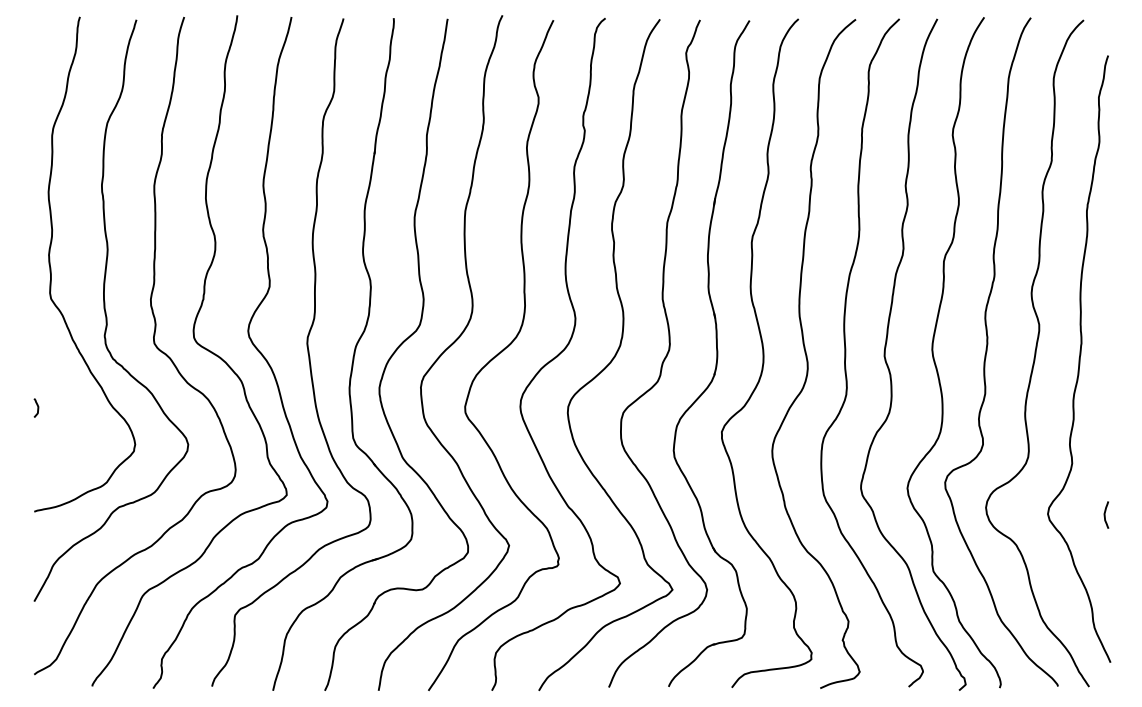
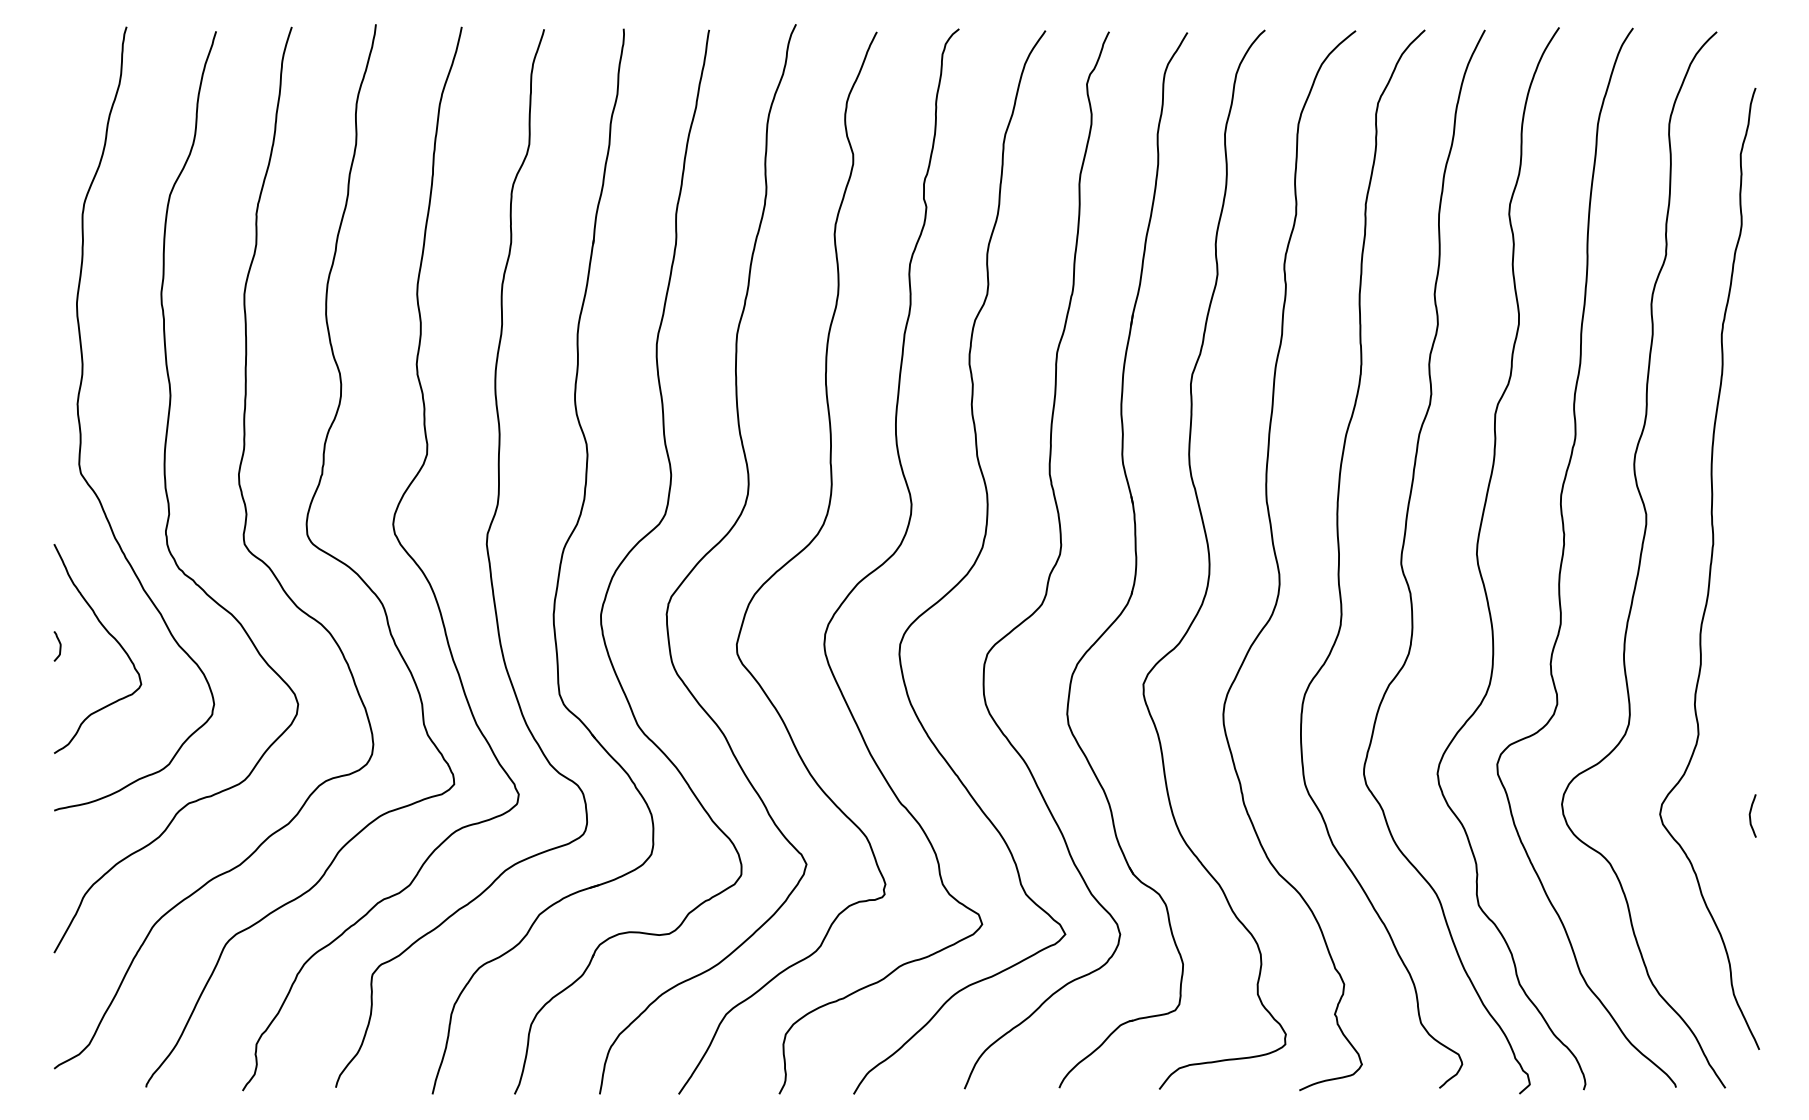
curve: (69, 401) -> (110, 636), added

